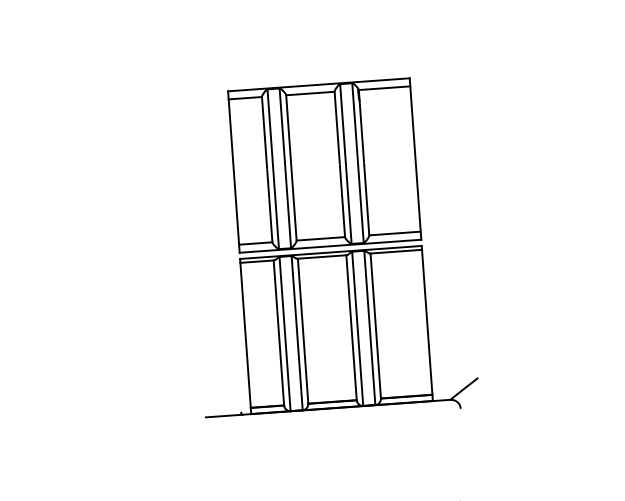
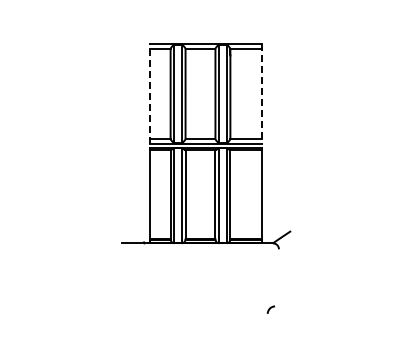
line: (416, 158) -> (262, 93), solid -> dashed
line: (234, 171) -> (150, 93), solid -> dashed

